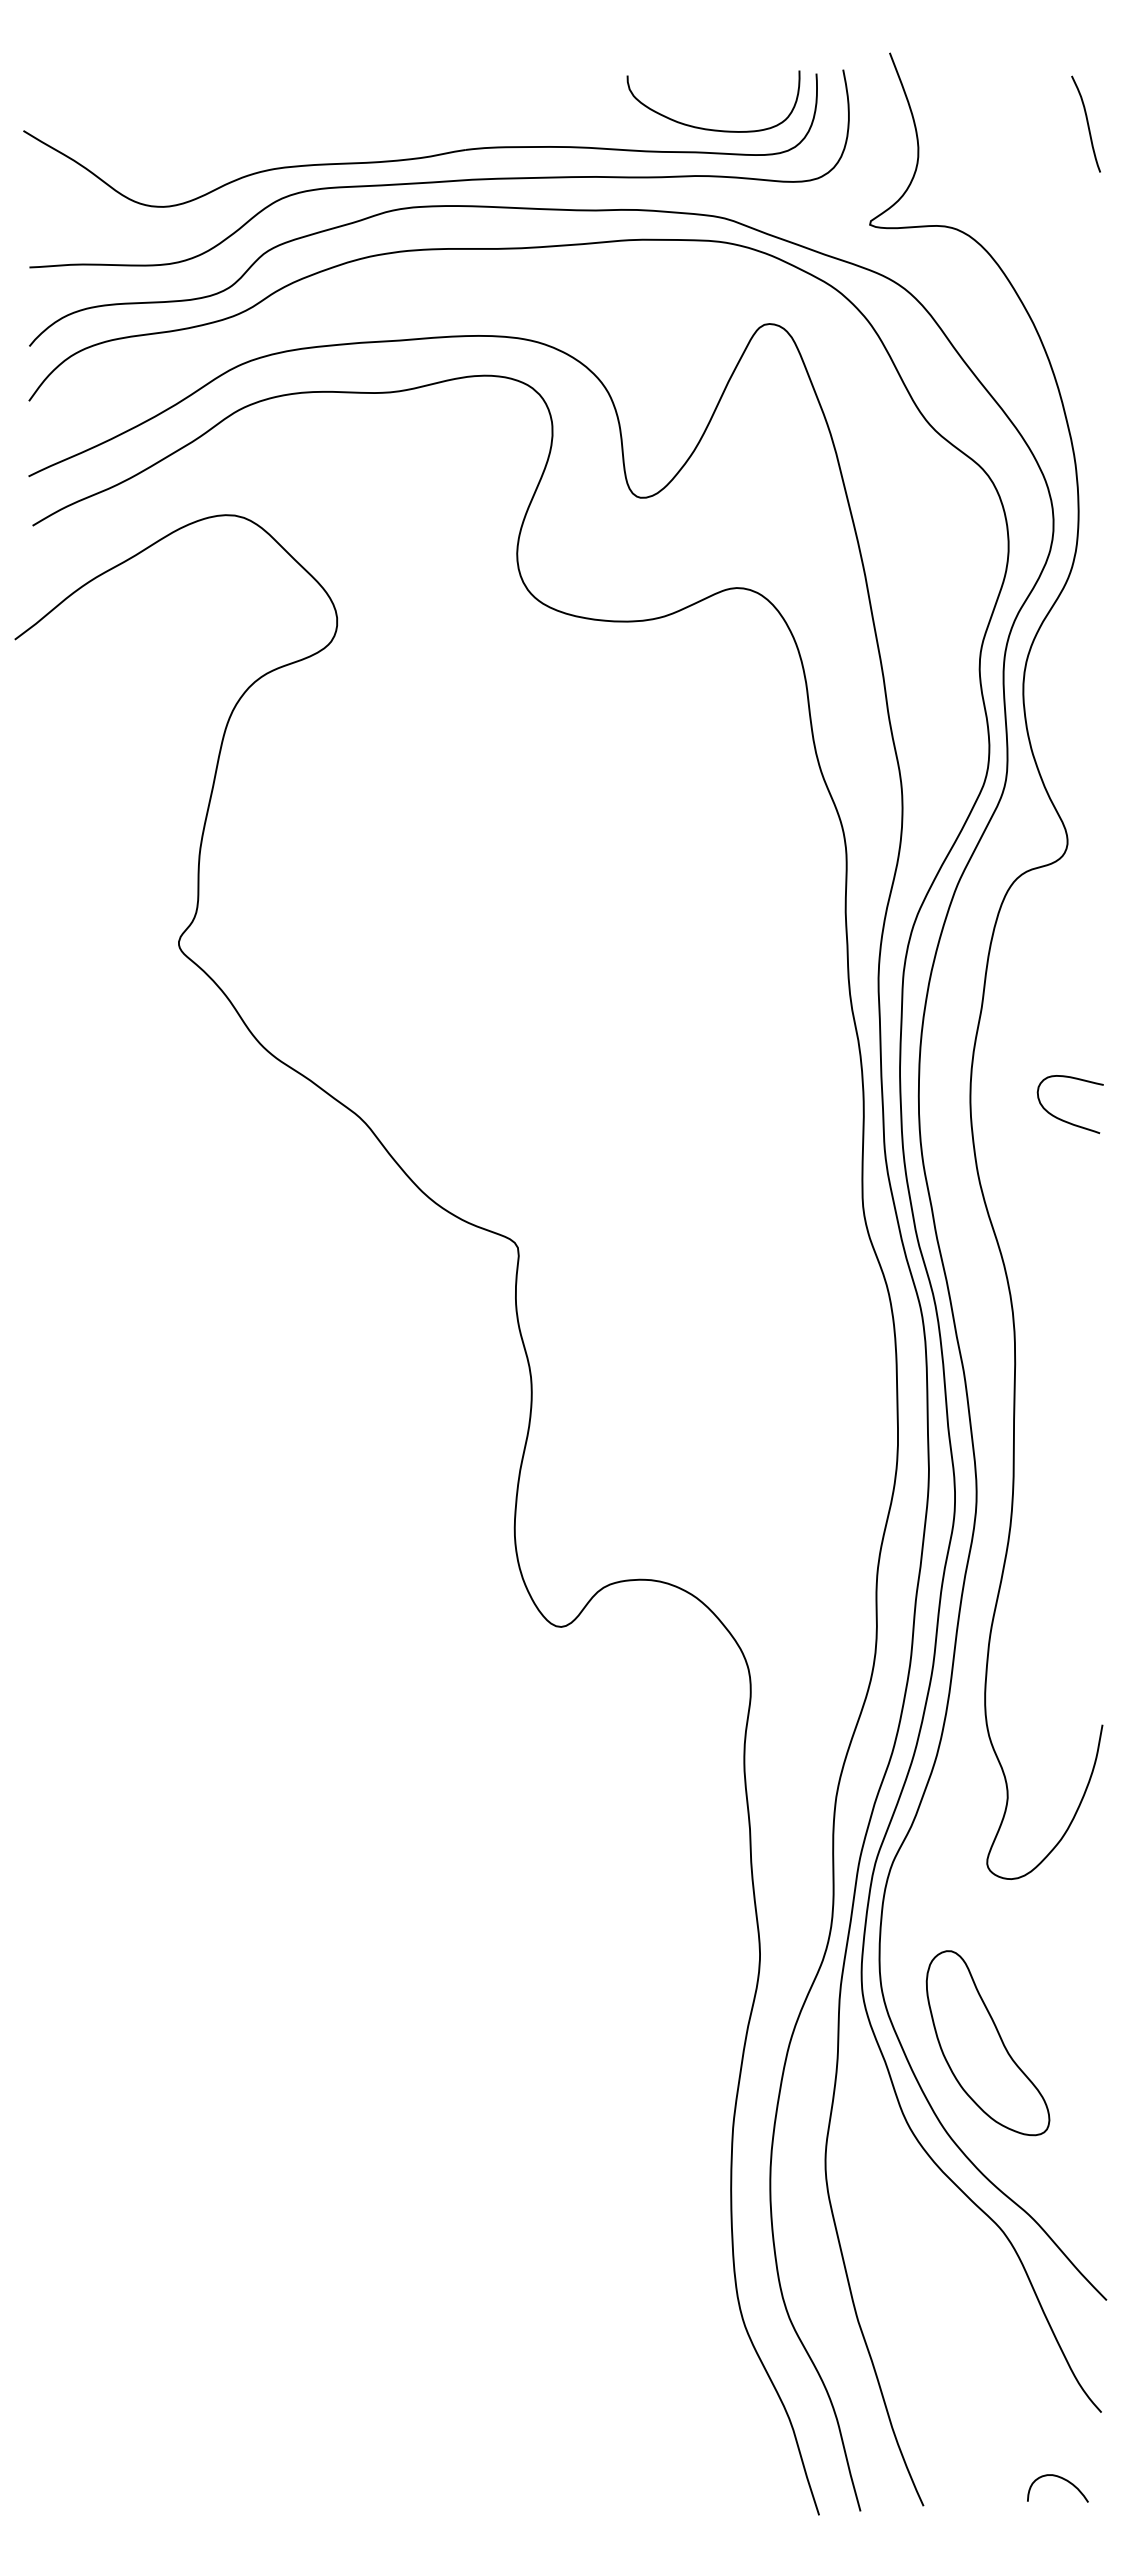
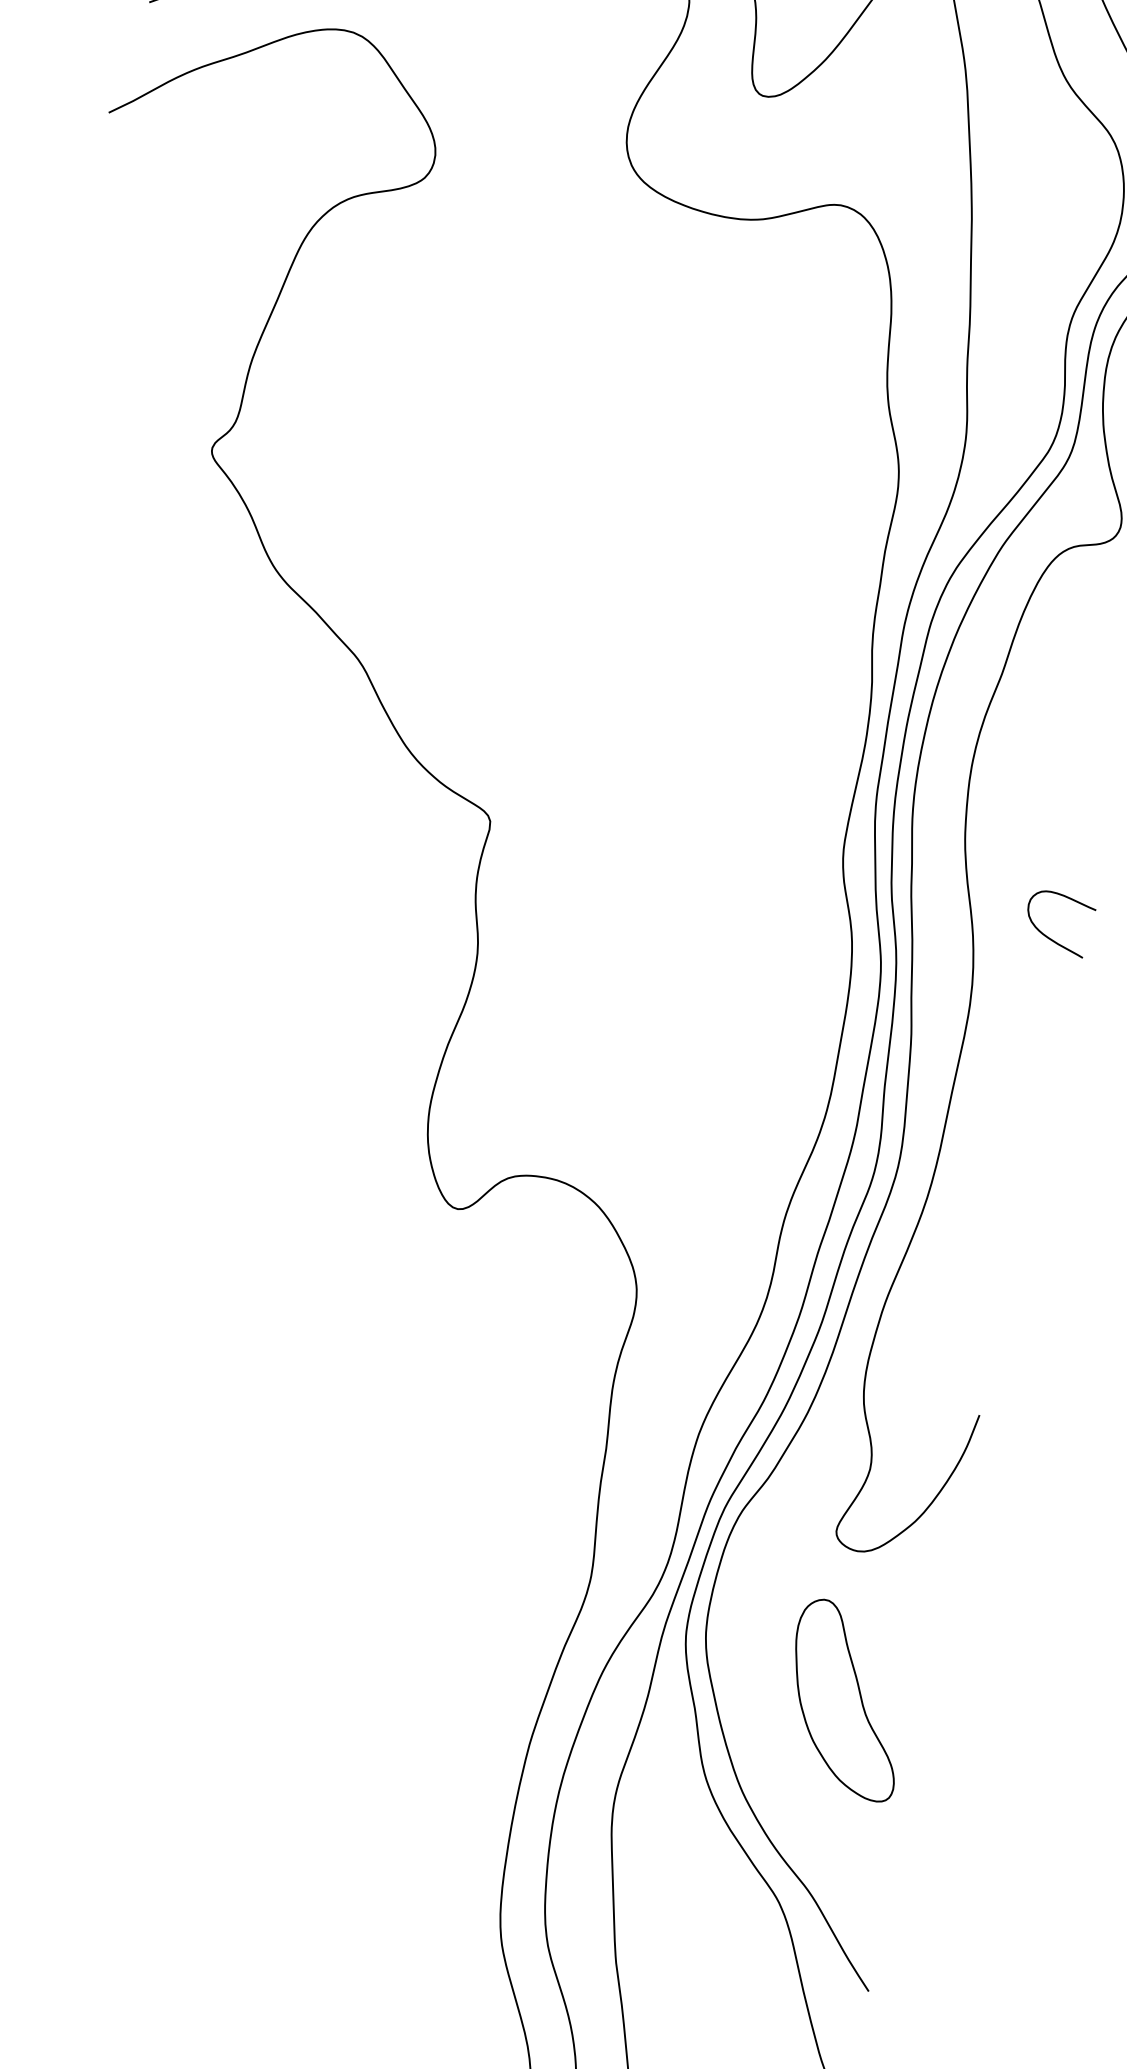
curve: (1063, 1119) -> (1049, 936), moved
part: (987, 2043) -> (846, 1700), moved

